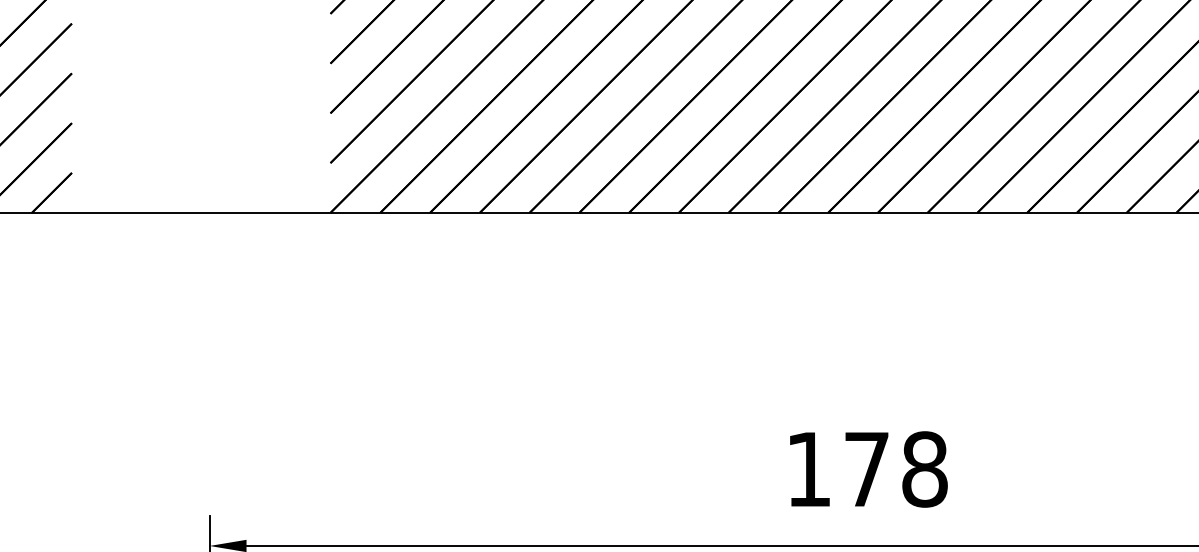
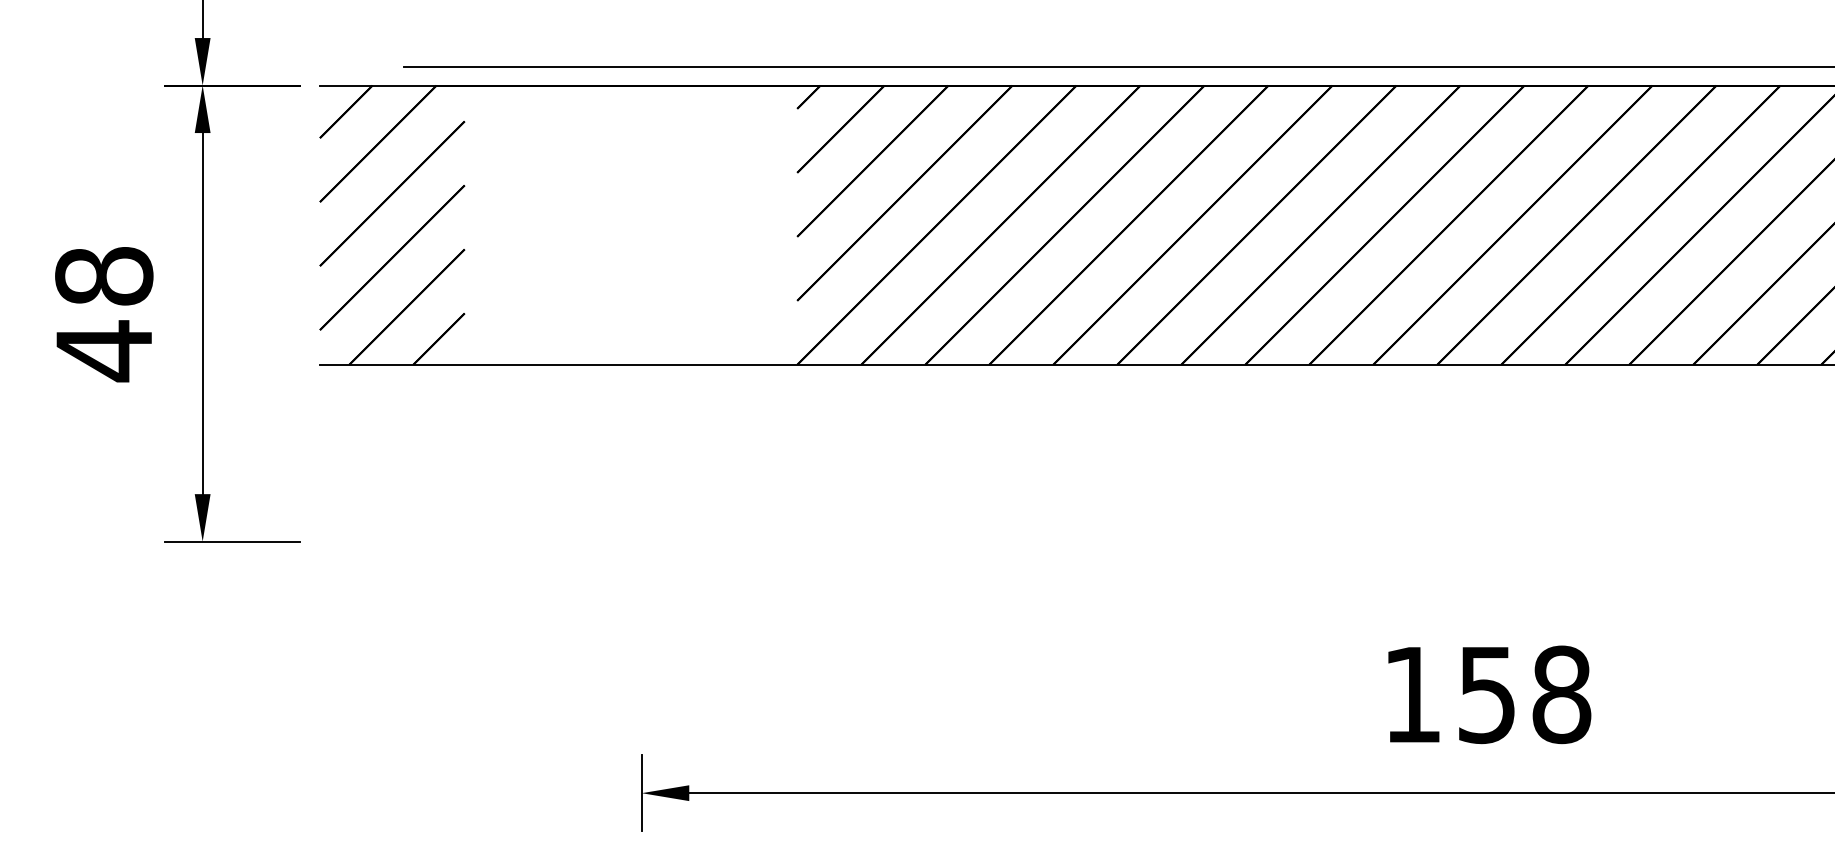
text: (866, 470) -> (1486, 695), 178 -> 158

